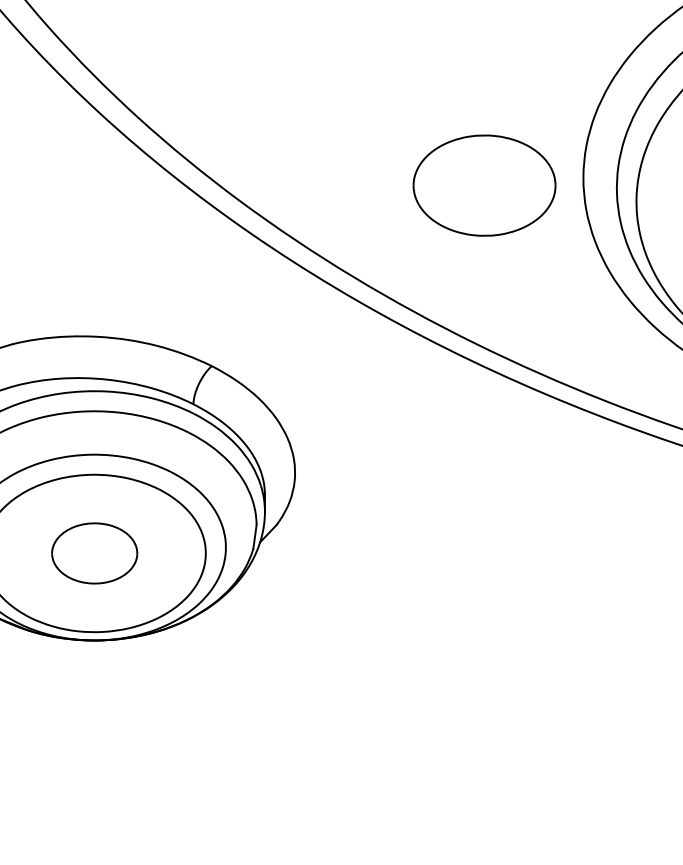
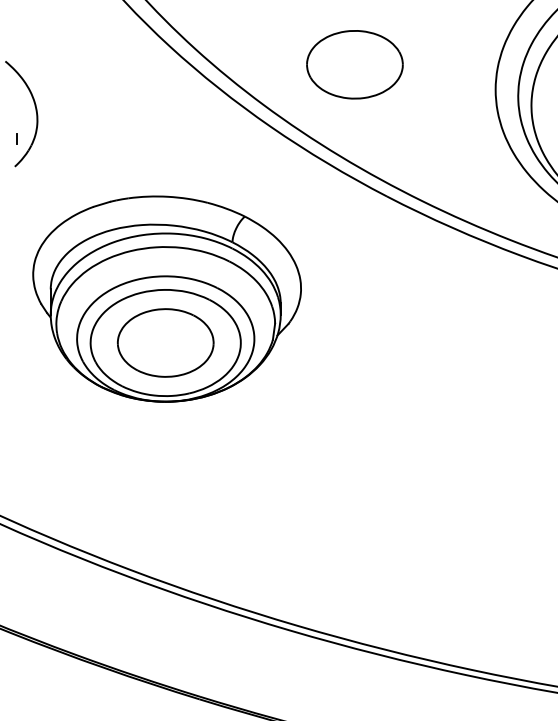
part: (483, 185) -> (354, 64), moved
part: (94, 552) -> (165, 342), size x1.67

